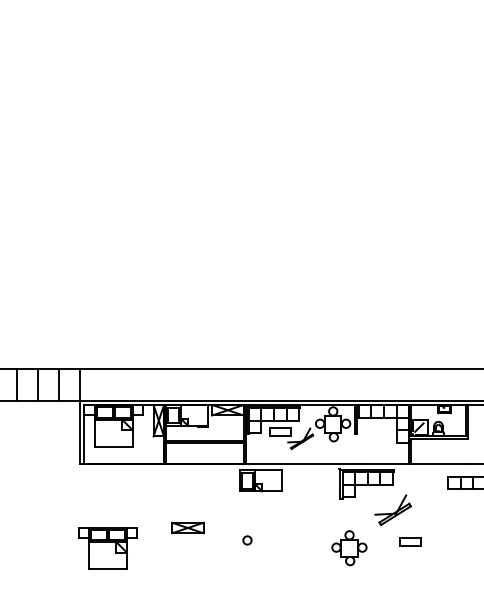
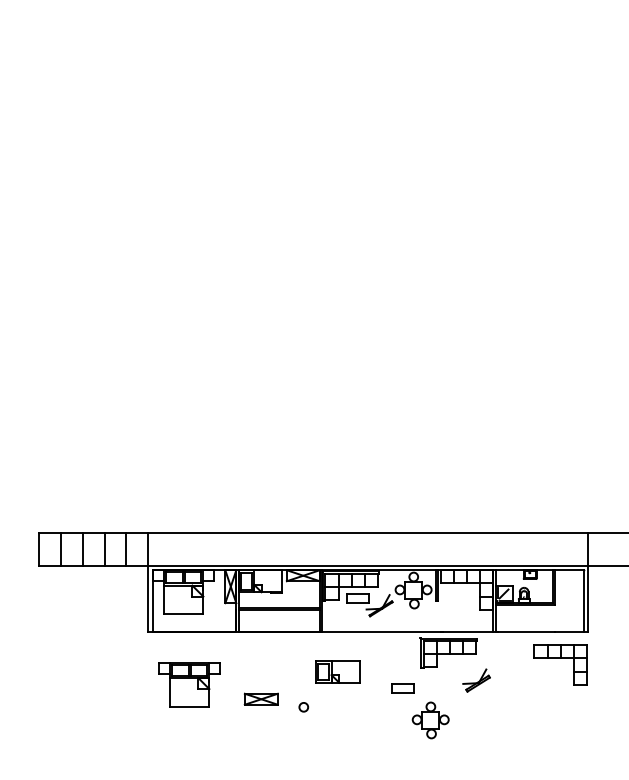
part: (260, 480) -> (337, 671), moved
part: (393, 510) -> (476, 680), size x0.71
circle: (247, 540) -> (303, 707), moved
part: (409, 542) -> (402, 688), moved
part: (107, 548) -> (189, 684), moved

